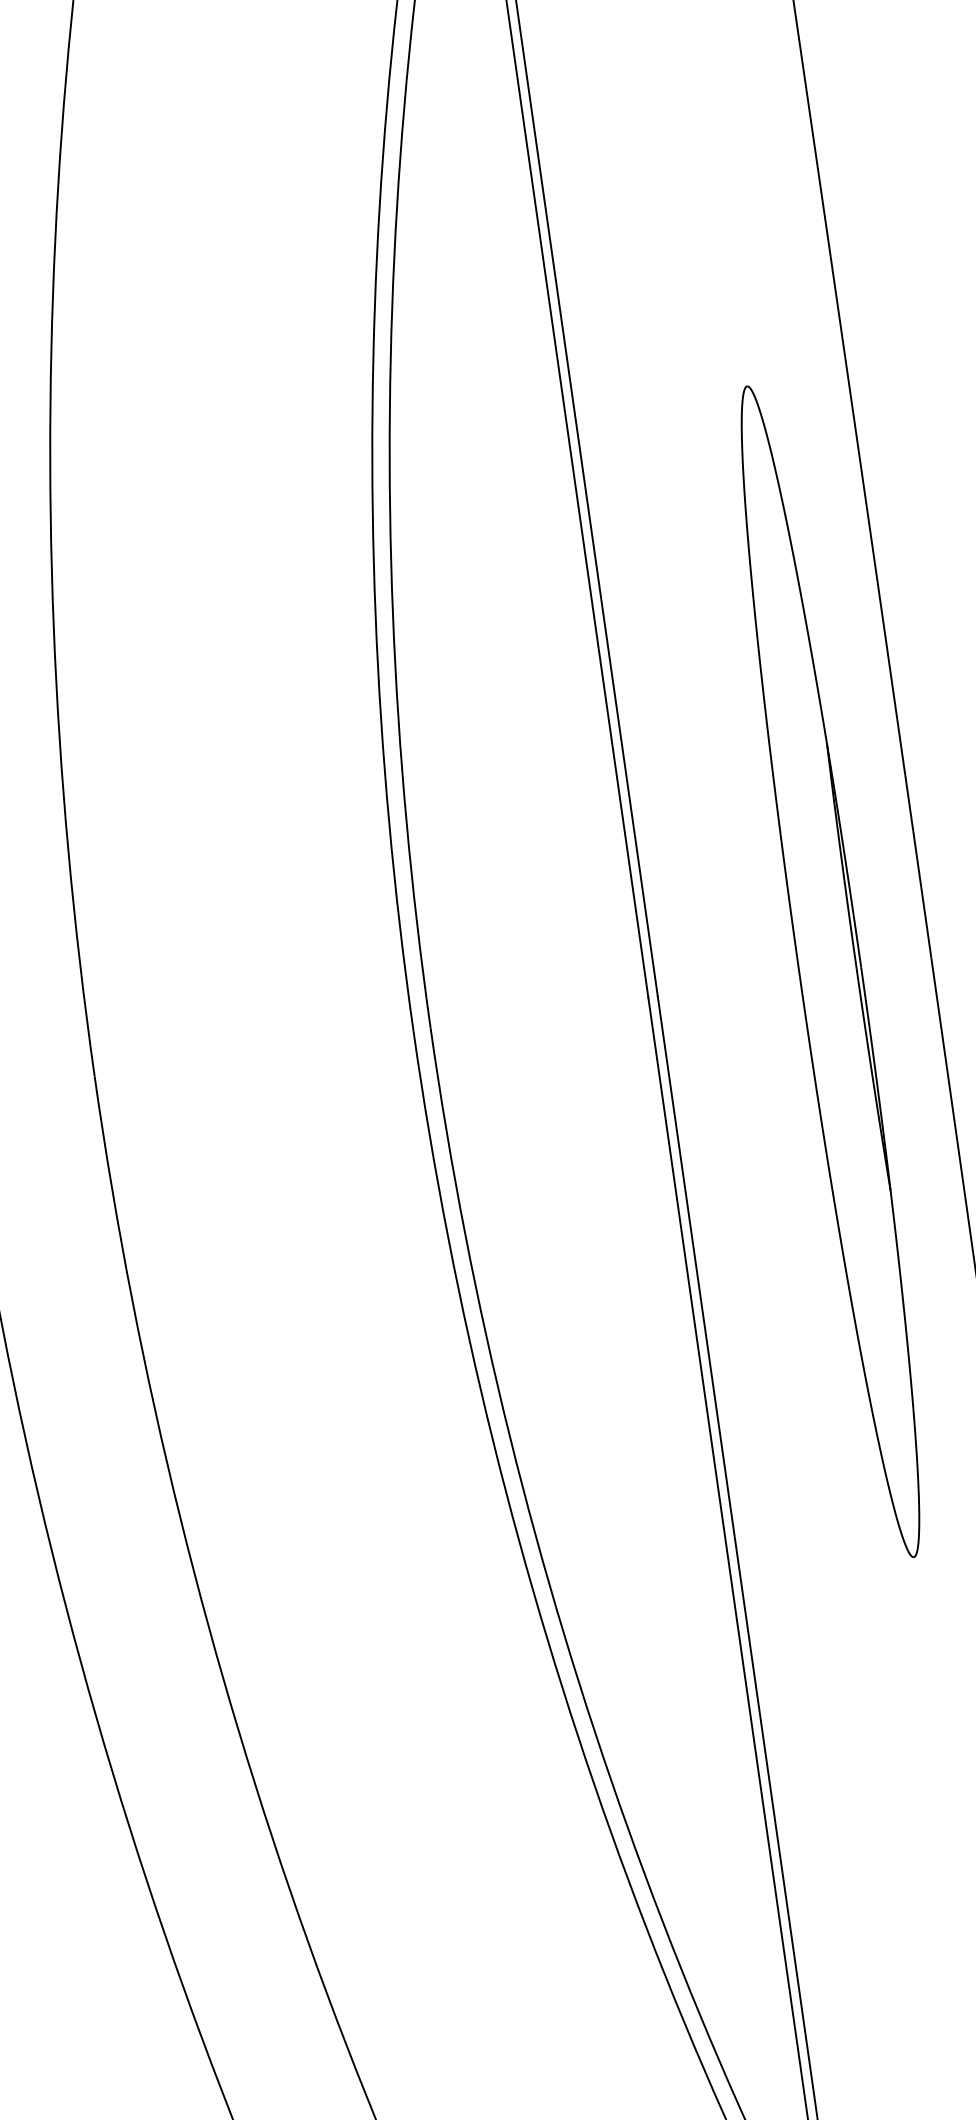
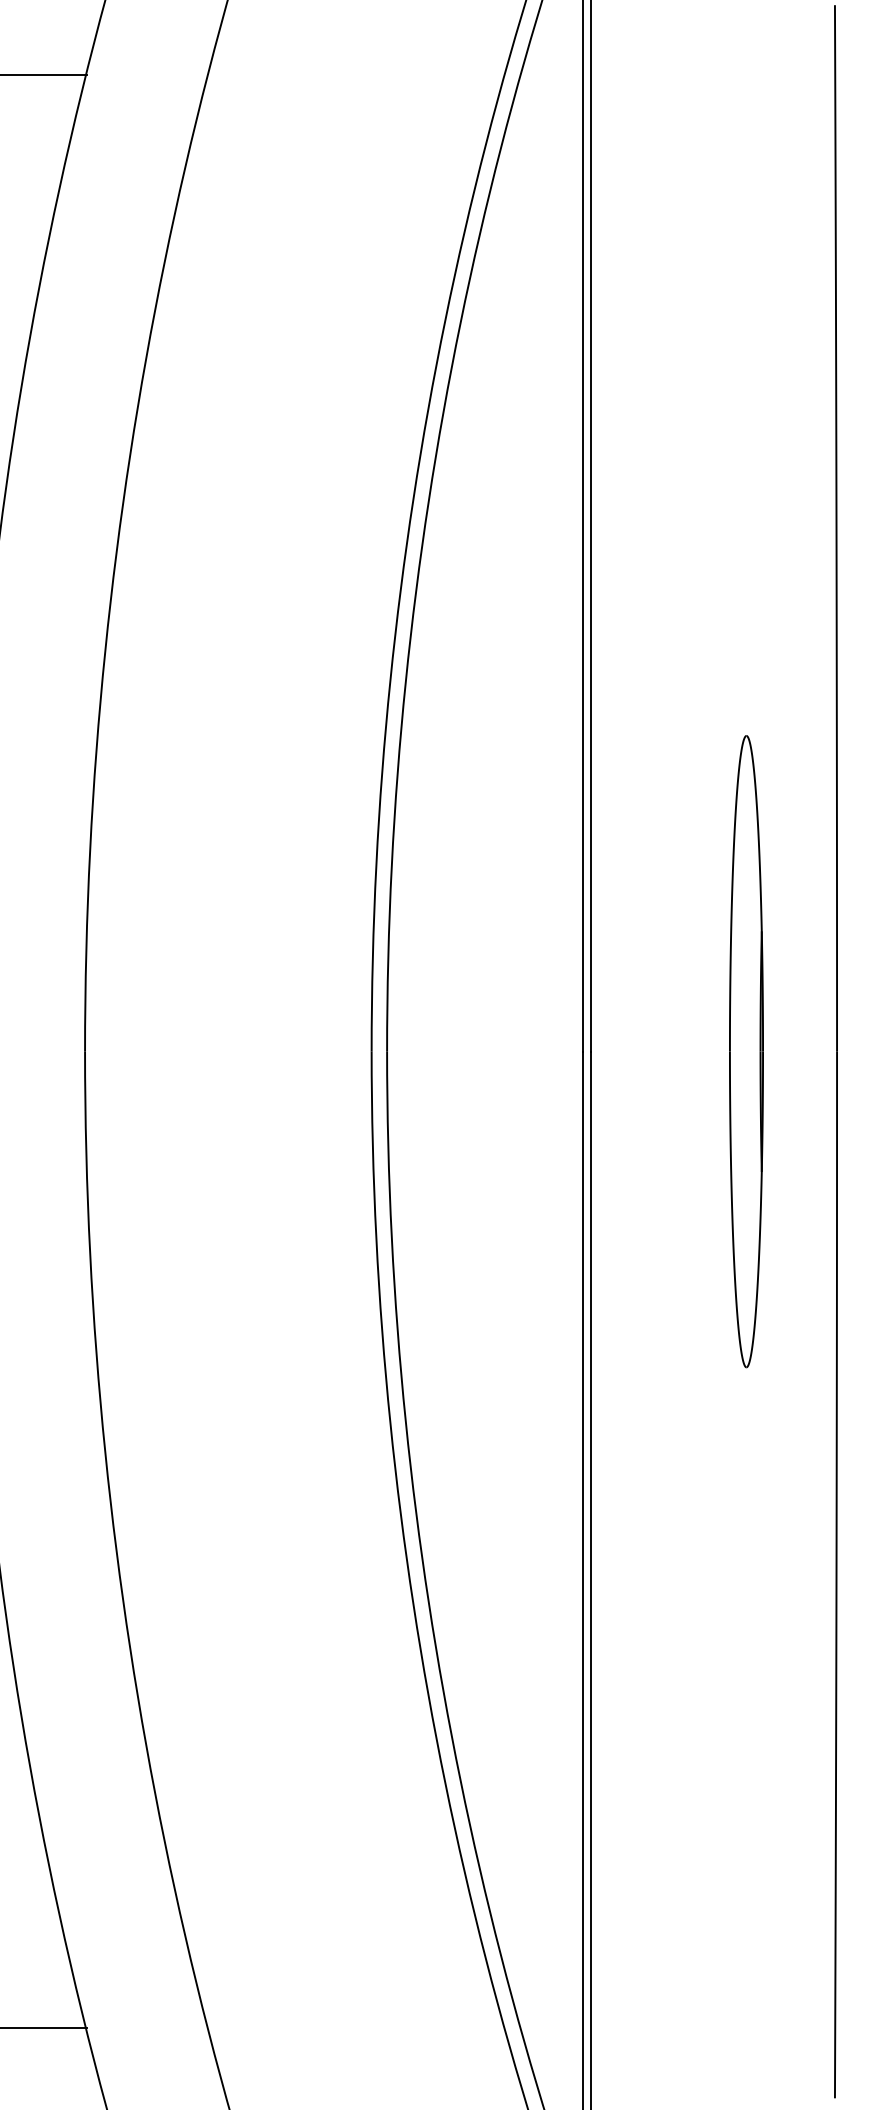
part: (830, 971) -> (746, 1051), size x0.6

